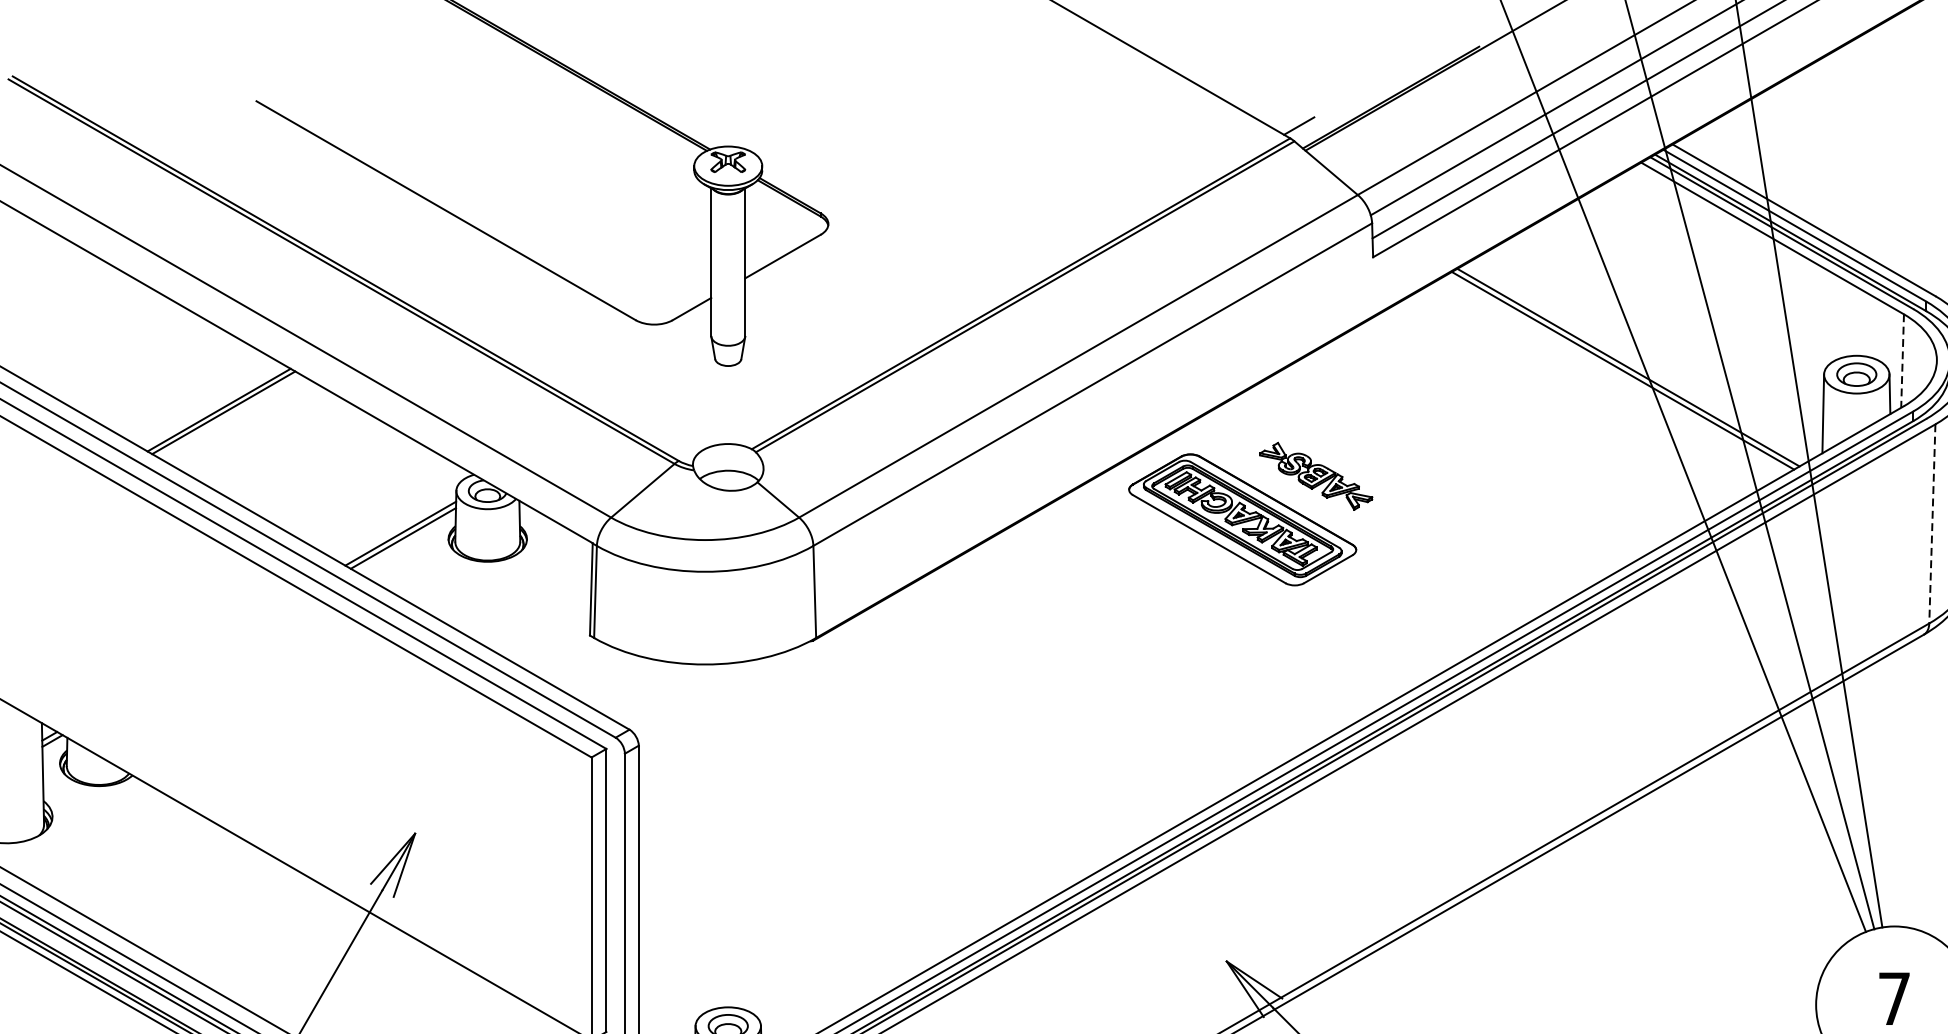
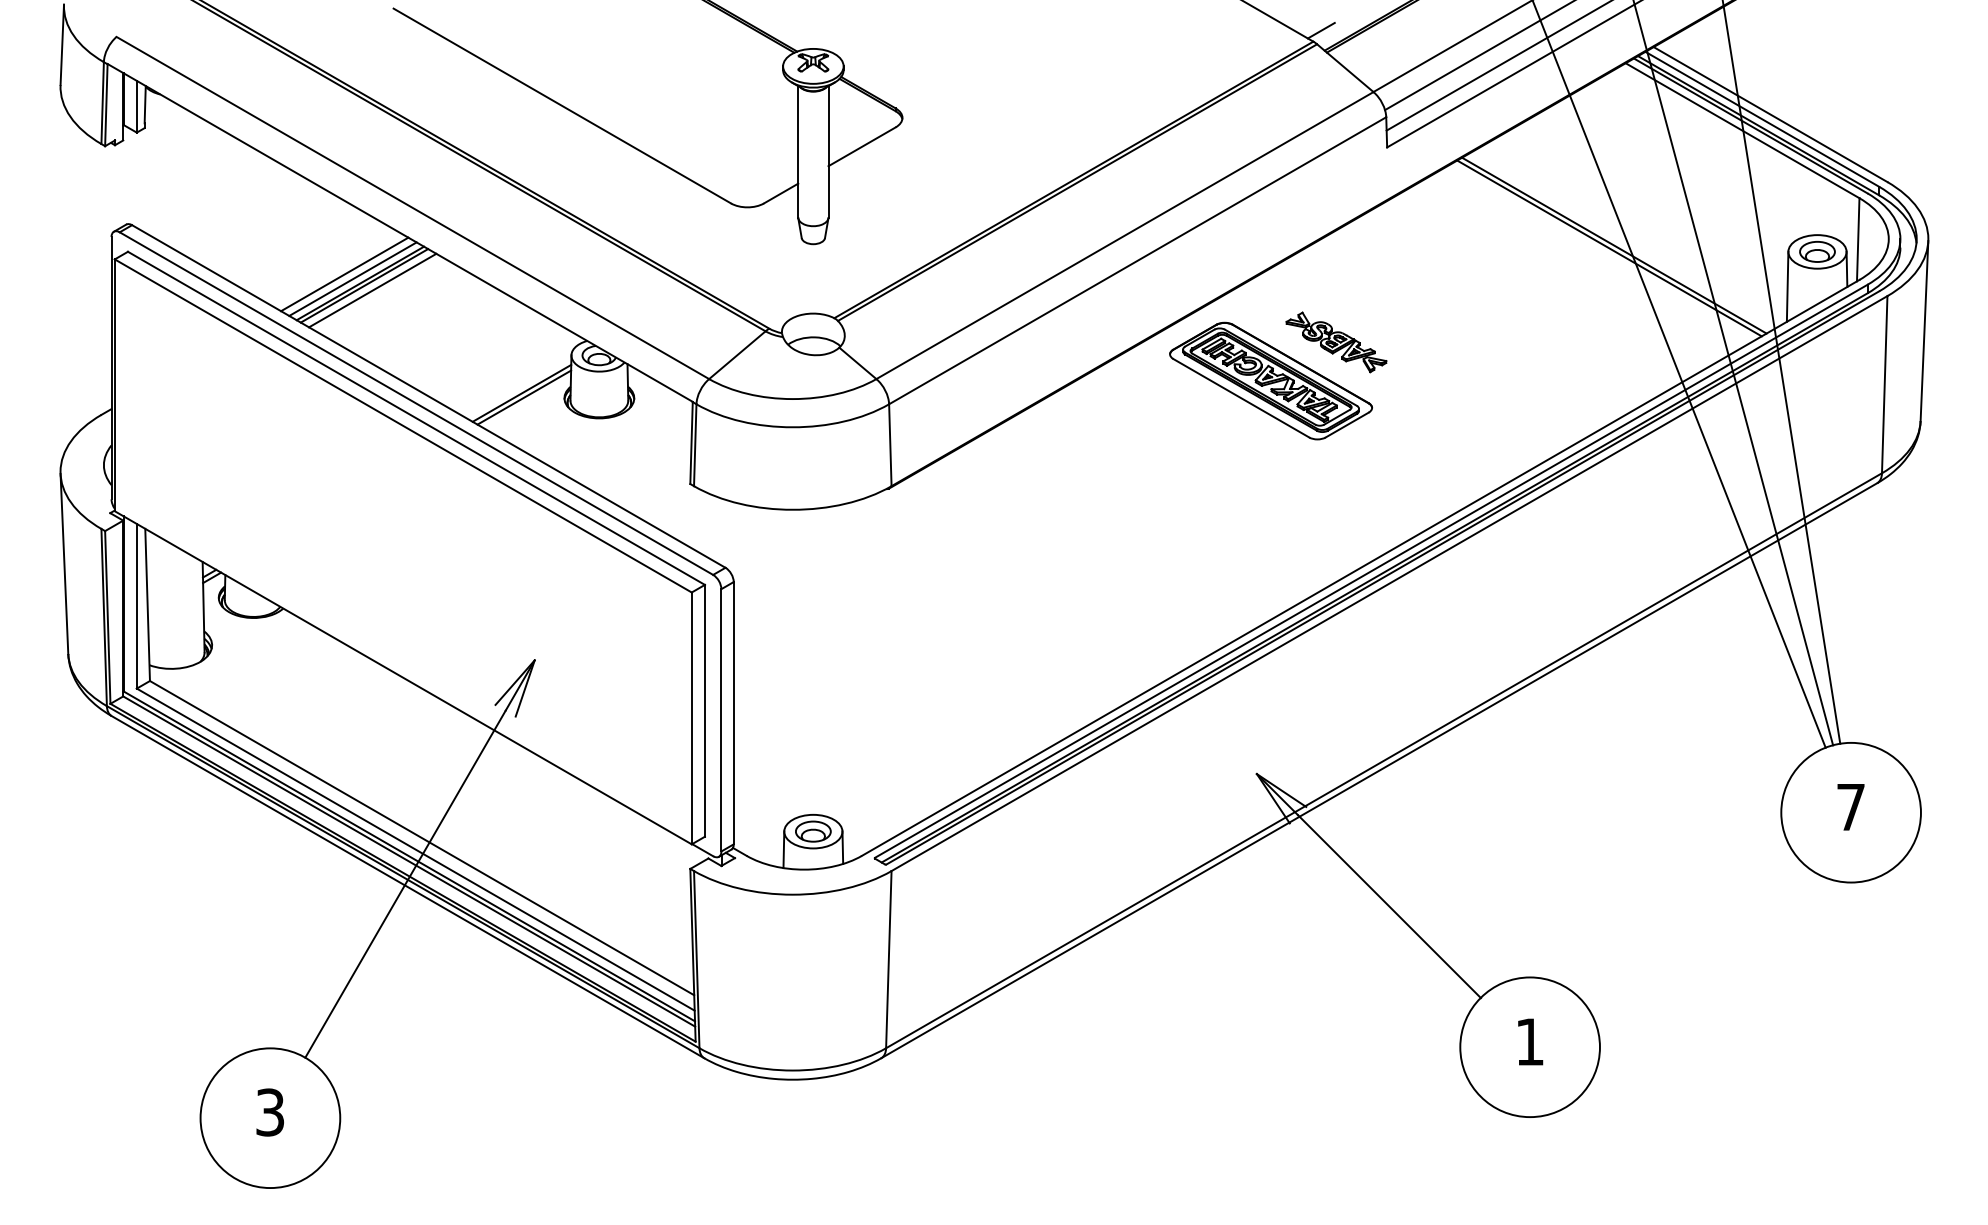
line: (1902, 360) -> (1858, 239), dashed -> solid
line: (201, 400) -> (344, 274), added
line: (210, 404) -> (352, 278), added
line: (232, 418) -> (372, 290), added
line: (1932, 523) -> (1884, 384), dashed -> solid

